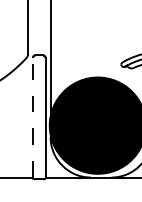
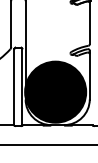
line: (33, 116) -> (14, 86), dashed -> solid

